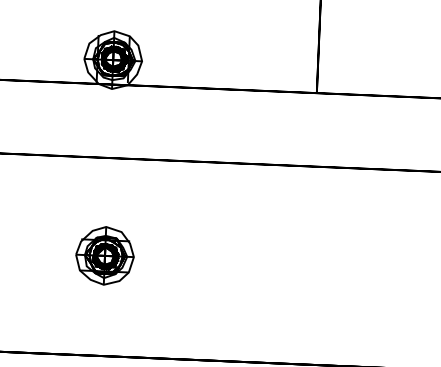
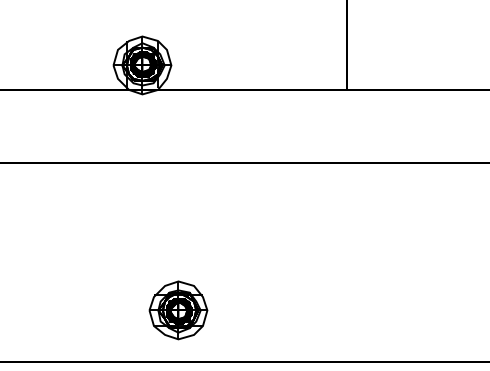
part: (105, 255) -> (178, 310), moved

